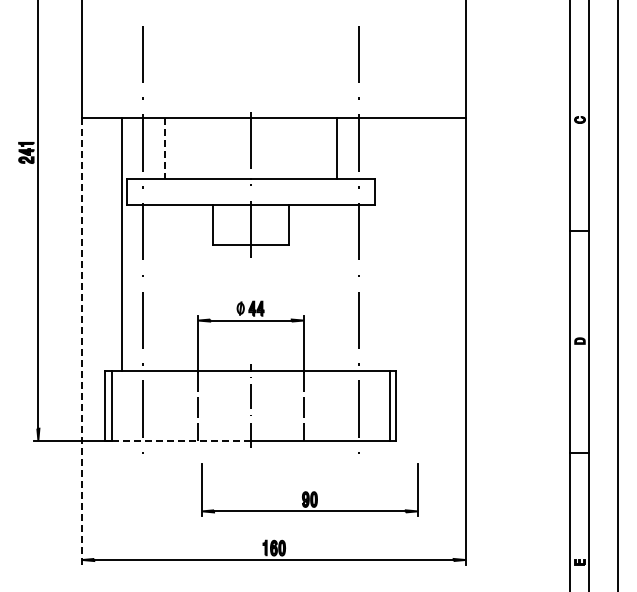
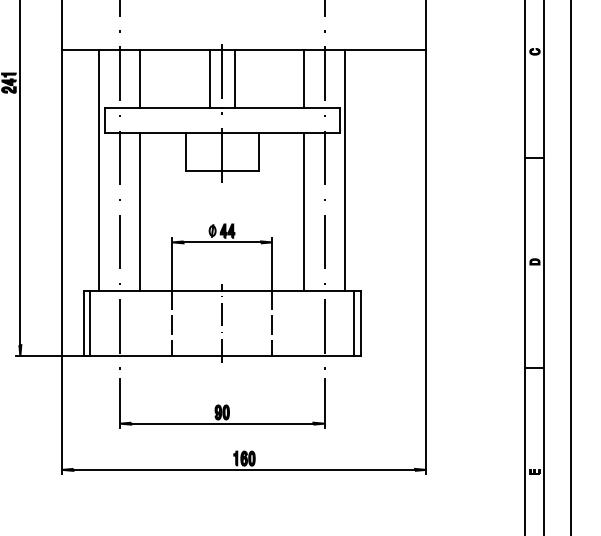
line: (237, 148) -> (209, 78), added
line: (264, 148) -> (235, 78), added
line: (164, 149) -> (140, 79), dashed -> solid
line: (380, 244) -> (345, 170), added
line: (164, 287) -> (140, 210), added
line: (337, 287) -> (304, 210), added
line: (82, 342) -> (62, 263), dashed -> solid
line: (182, 440) -> (157, 356), dashed -> solid
part: (309, 489) -> (221, 402), moved

